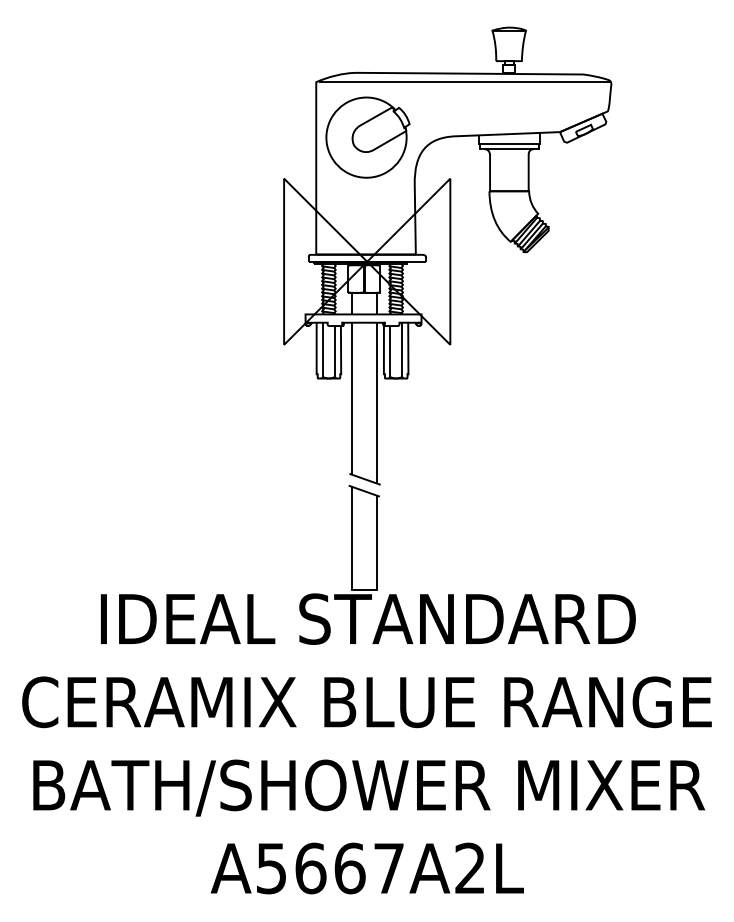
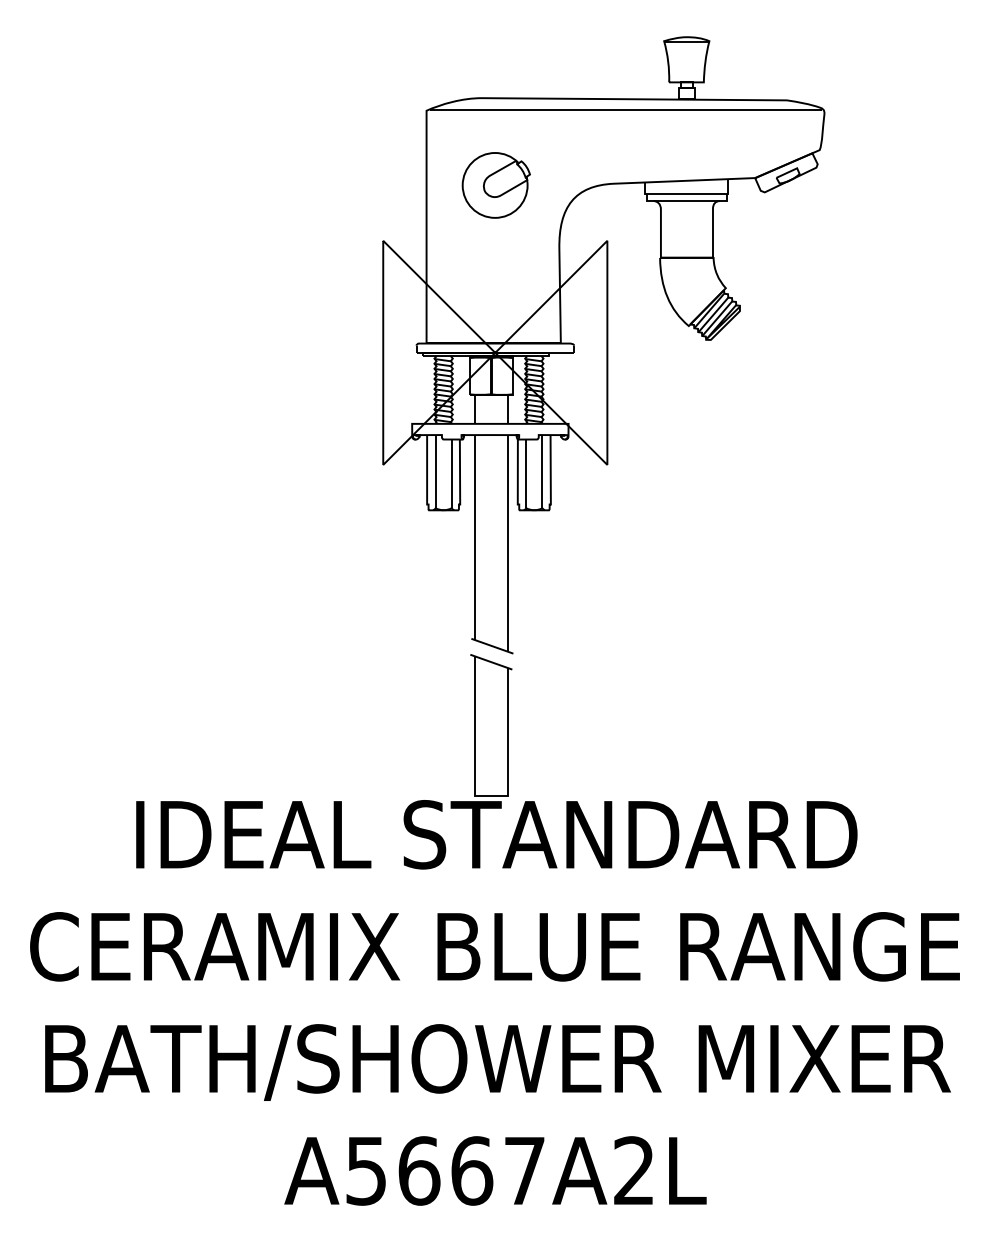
part: (367, 137) -> (495, 185), size x0.6

